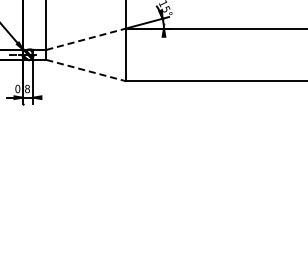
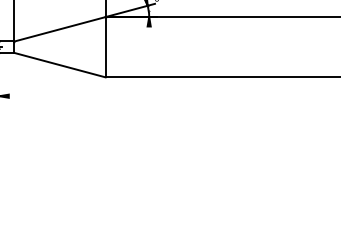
line: (86, 39) -> (60, 29), dashed -> solid
line: (86, 70) -> (60, 65), dashed -> solid

